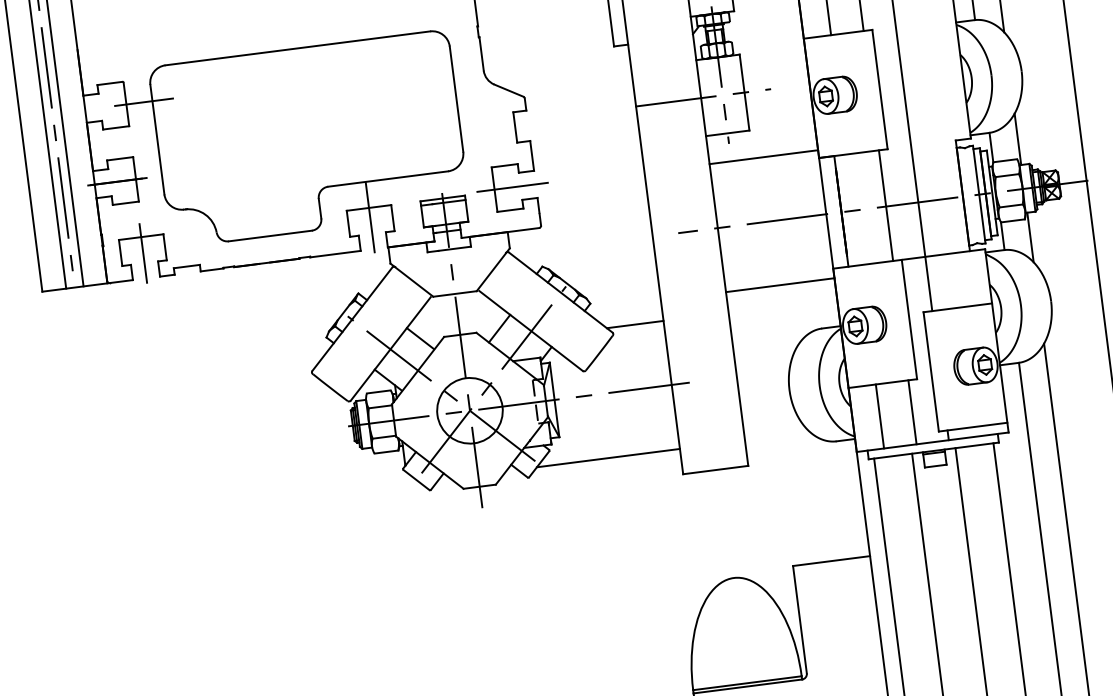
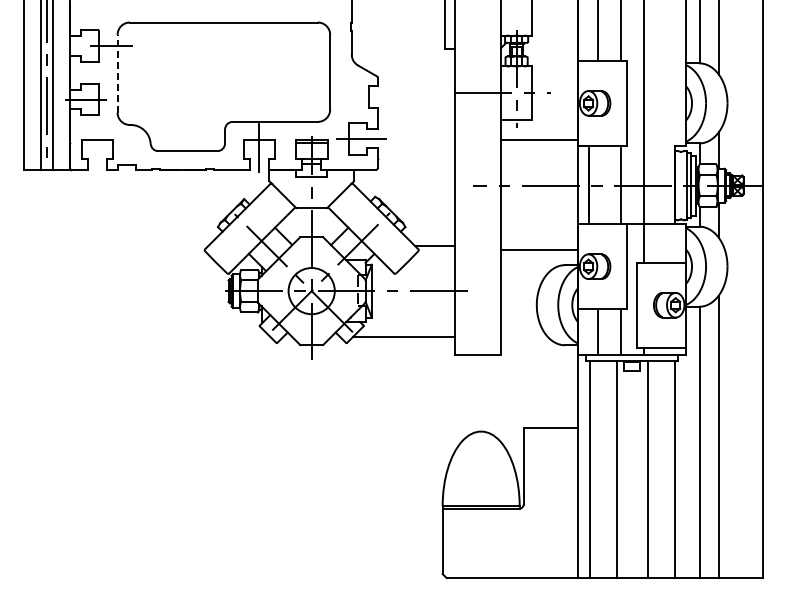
line: (157, 139) -> (117, 73), solid -> dashed
line: (143, 252) -> (97, 151), removed
line: (780, 285) -> (539, 250), moved

